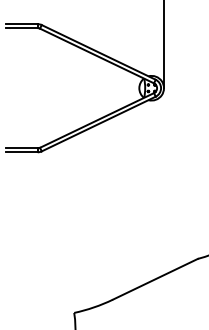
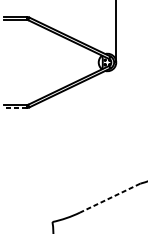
line: (21, 152) -> (15, 108), solid -> dashed
line: (154, 279) -> (109, 198), solid -> dashed

